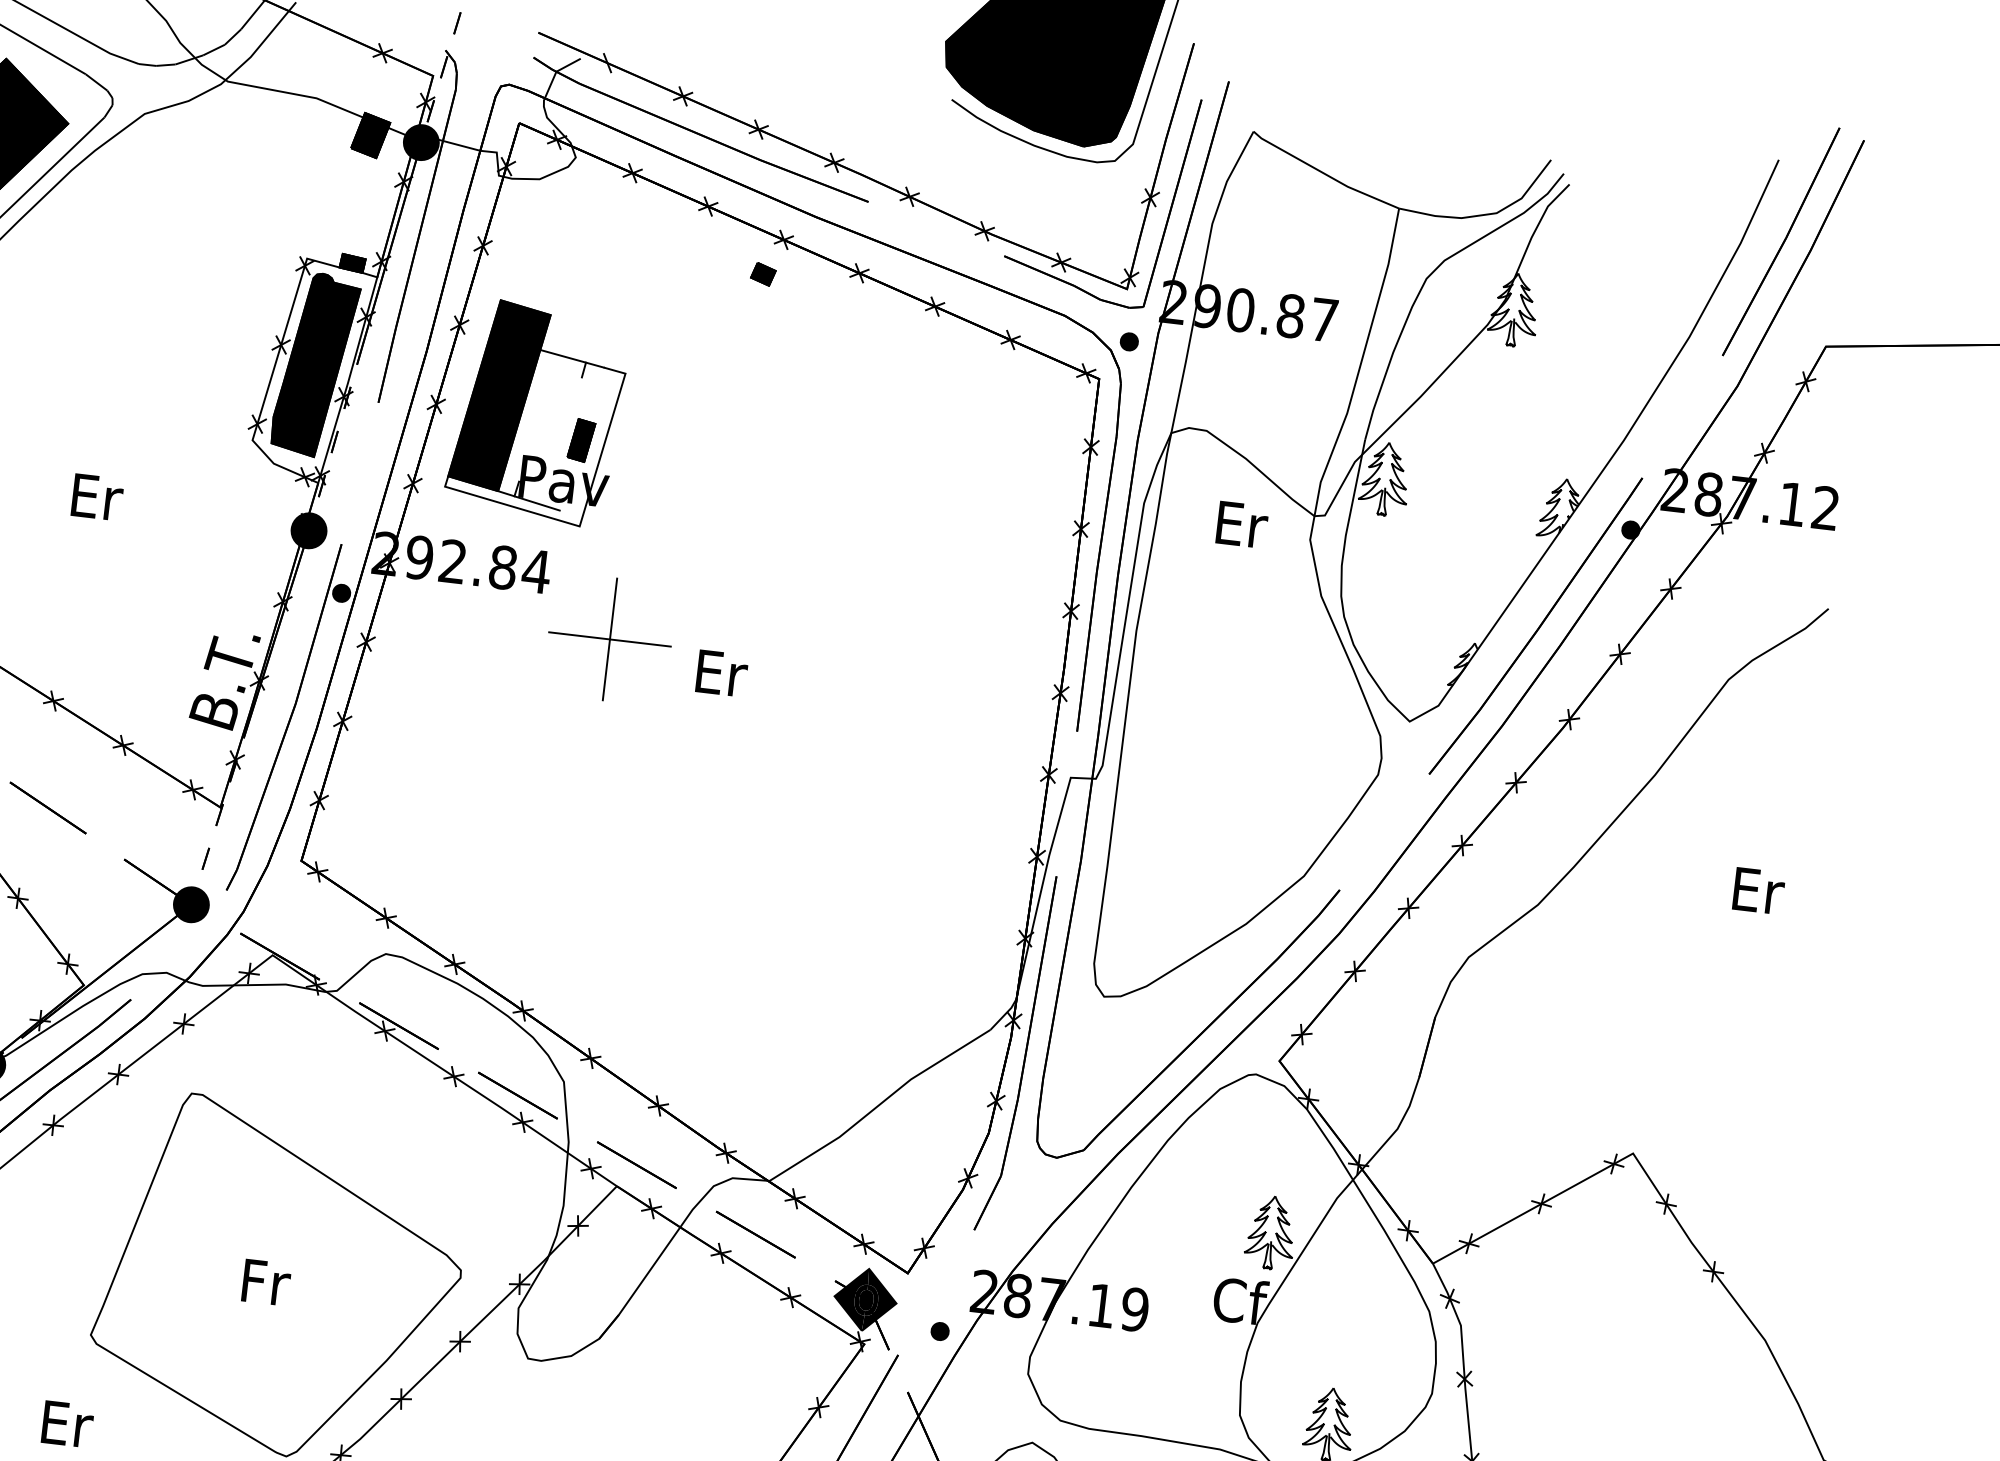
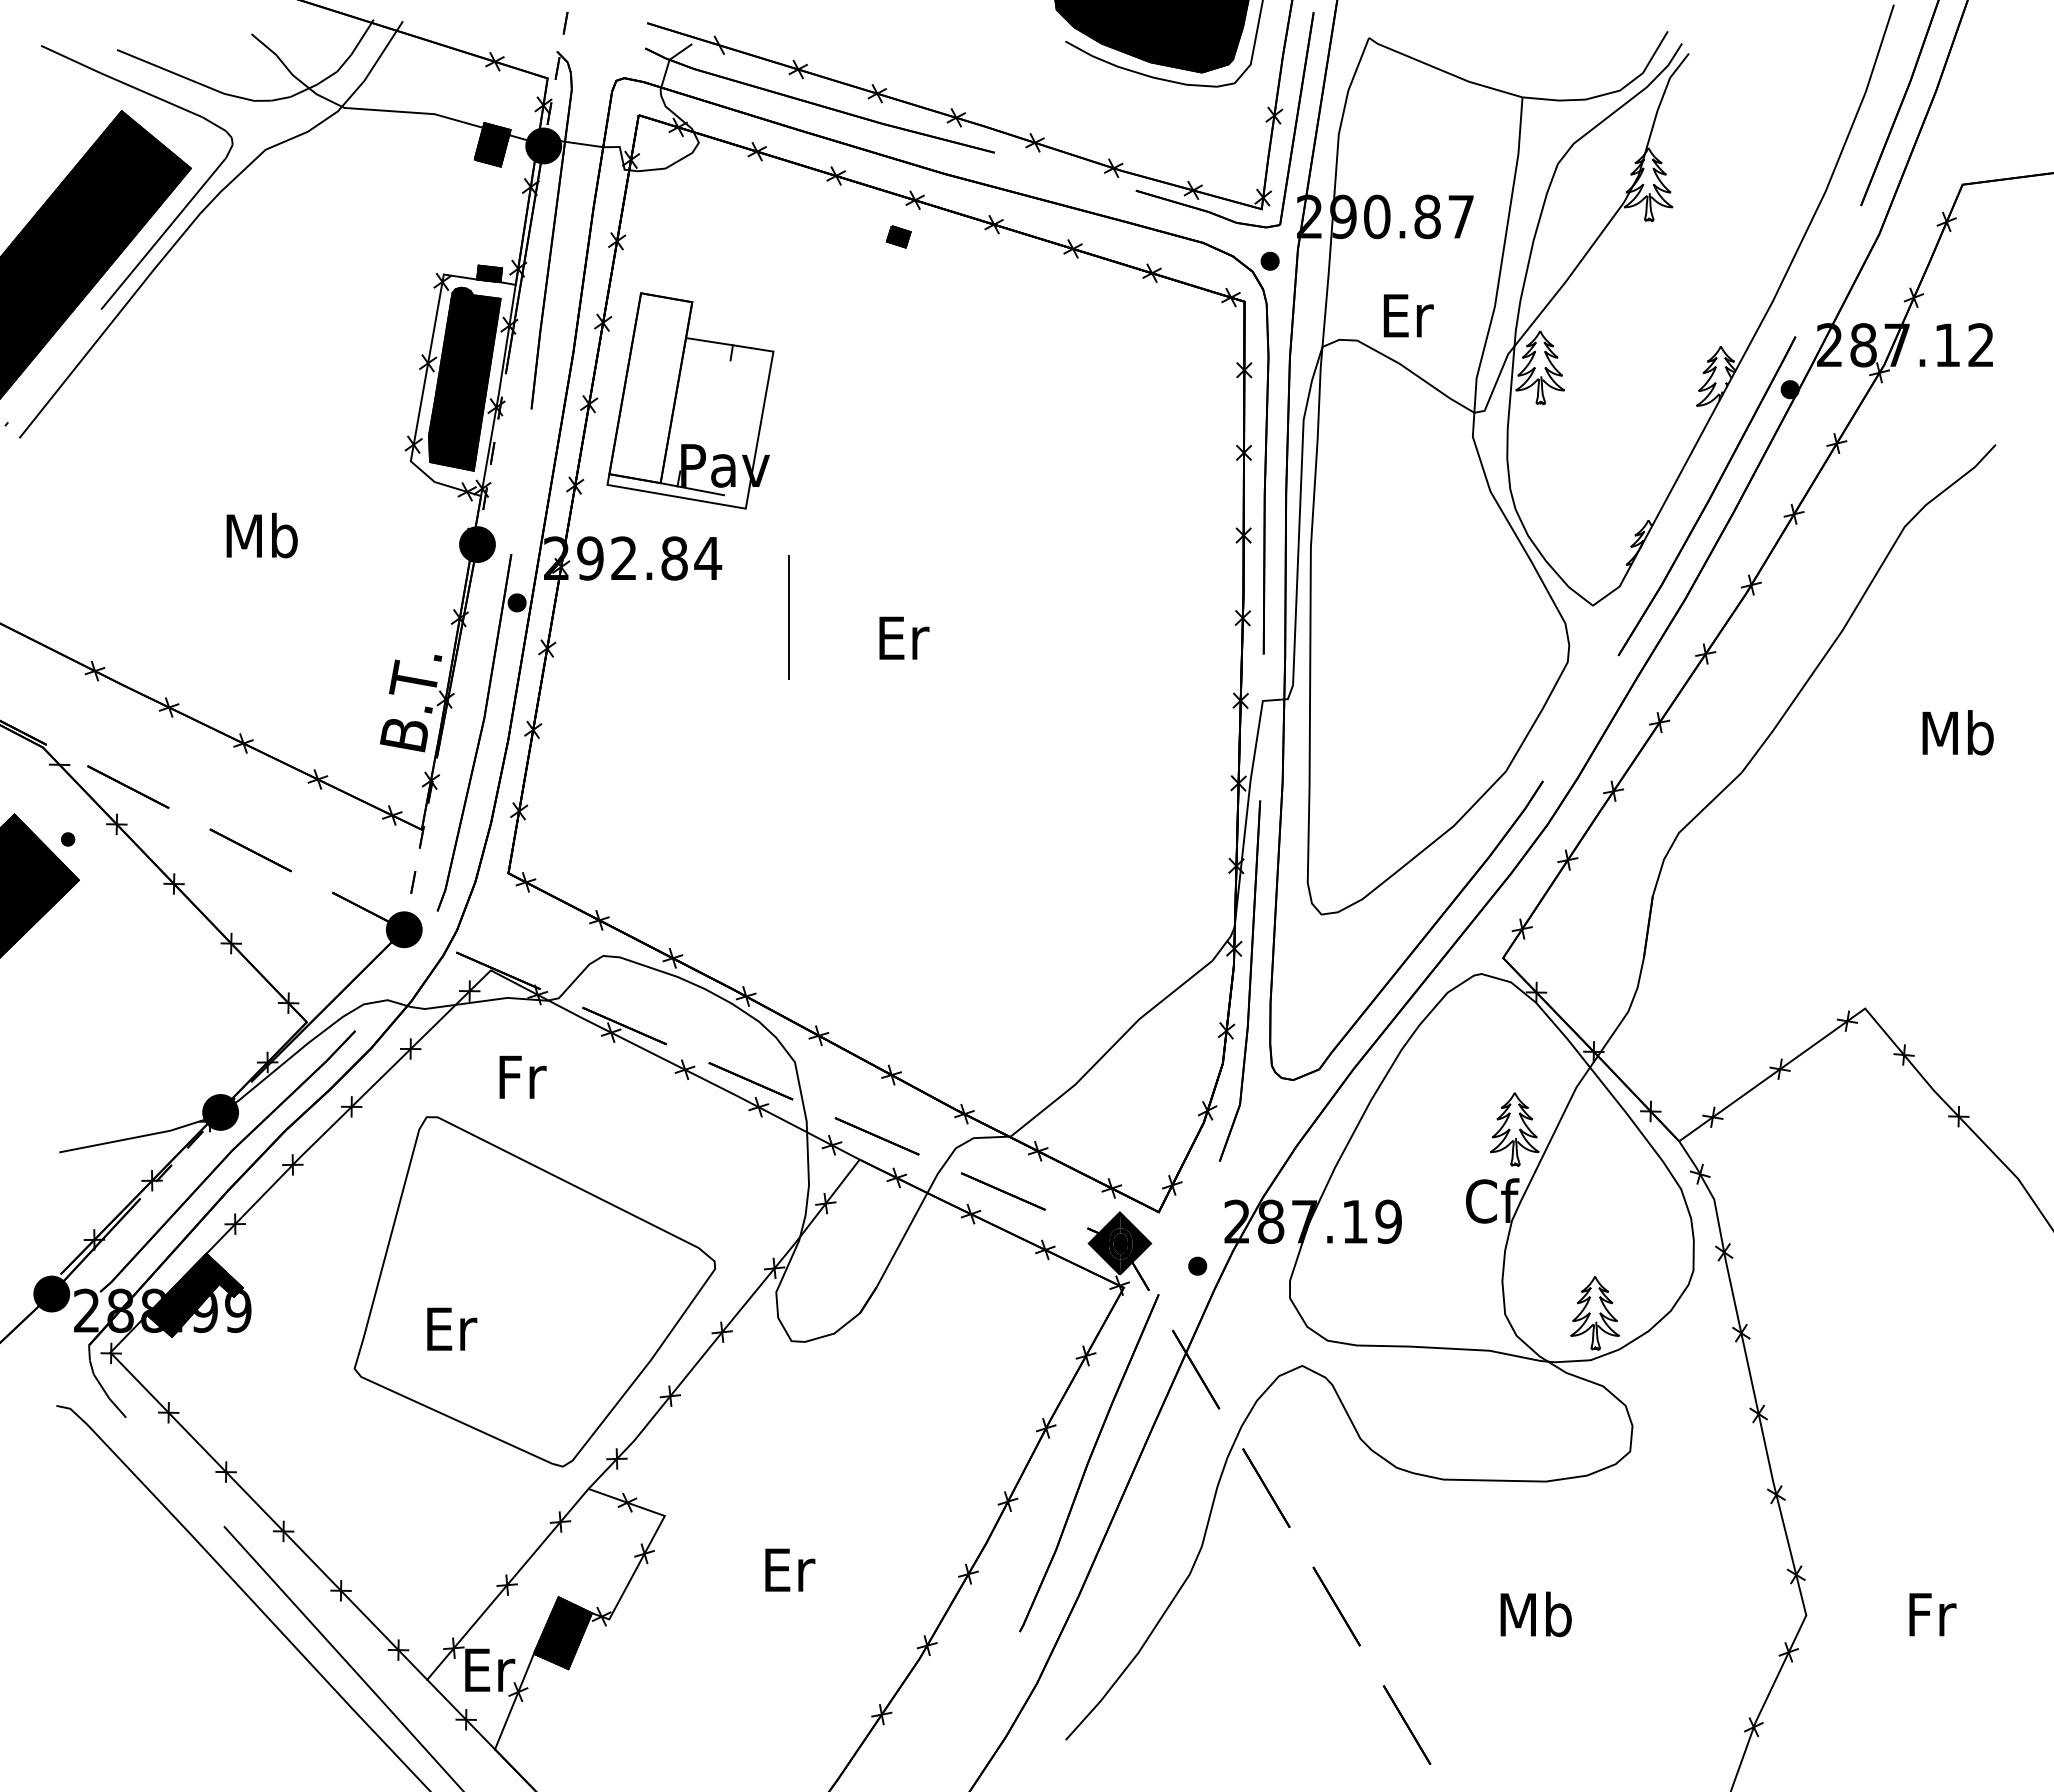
fill: (499, 395) -> (650, 388), removed
part: (581, 440) -> (737, 423), removed
text: (95, 496) -> (261, 535), Er -> Mb
text: (1242, 524) -> (1408, 315), moved
line: (609, 639) -> (788, 617), removed
text: (1757, 890) -> (1957, 732), Er -> Mb
text: (266, 1281) -> (522, 1076), moved
text: (68, 1423) -> (452, 1328), moved

